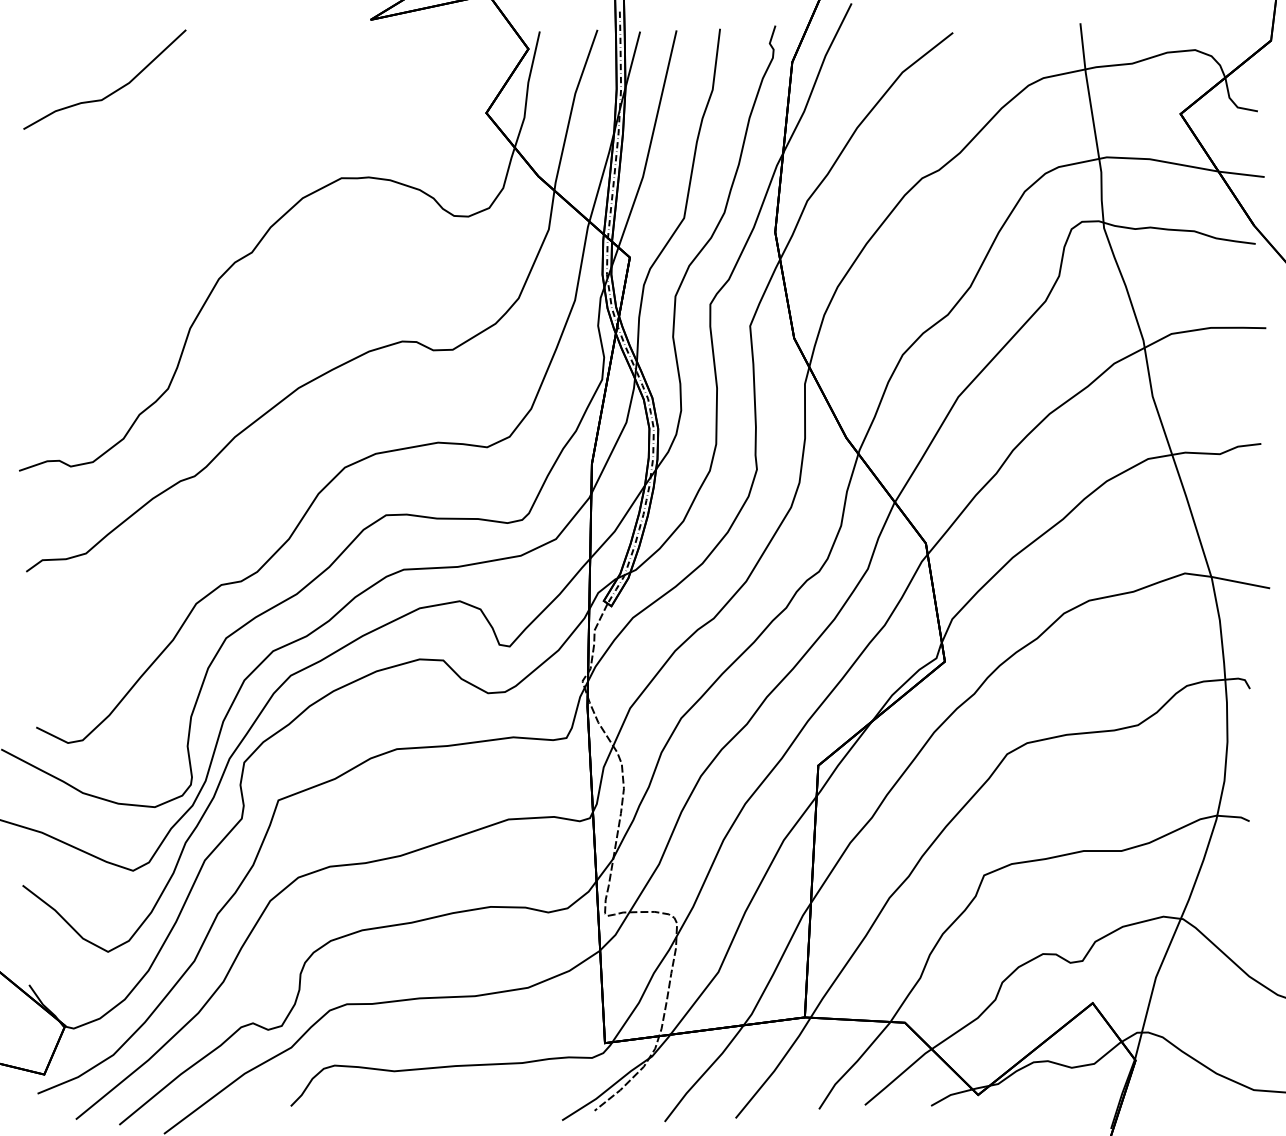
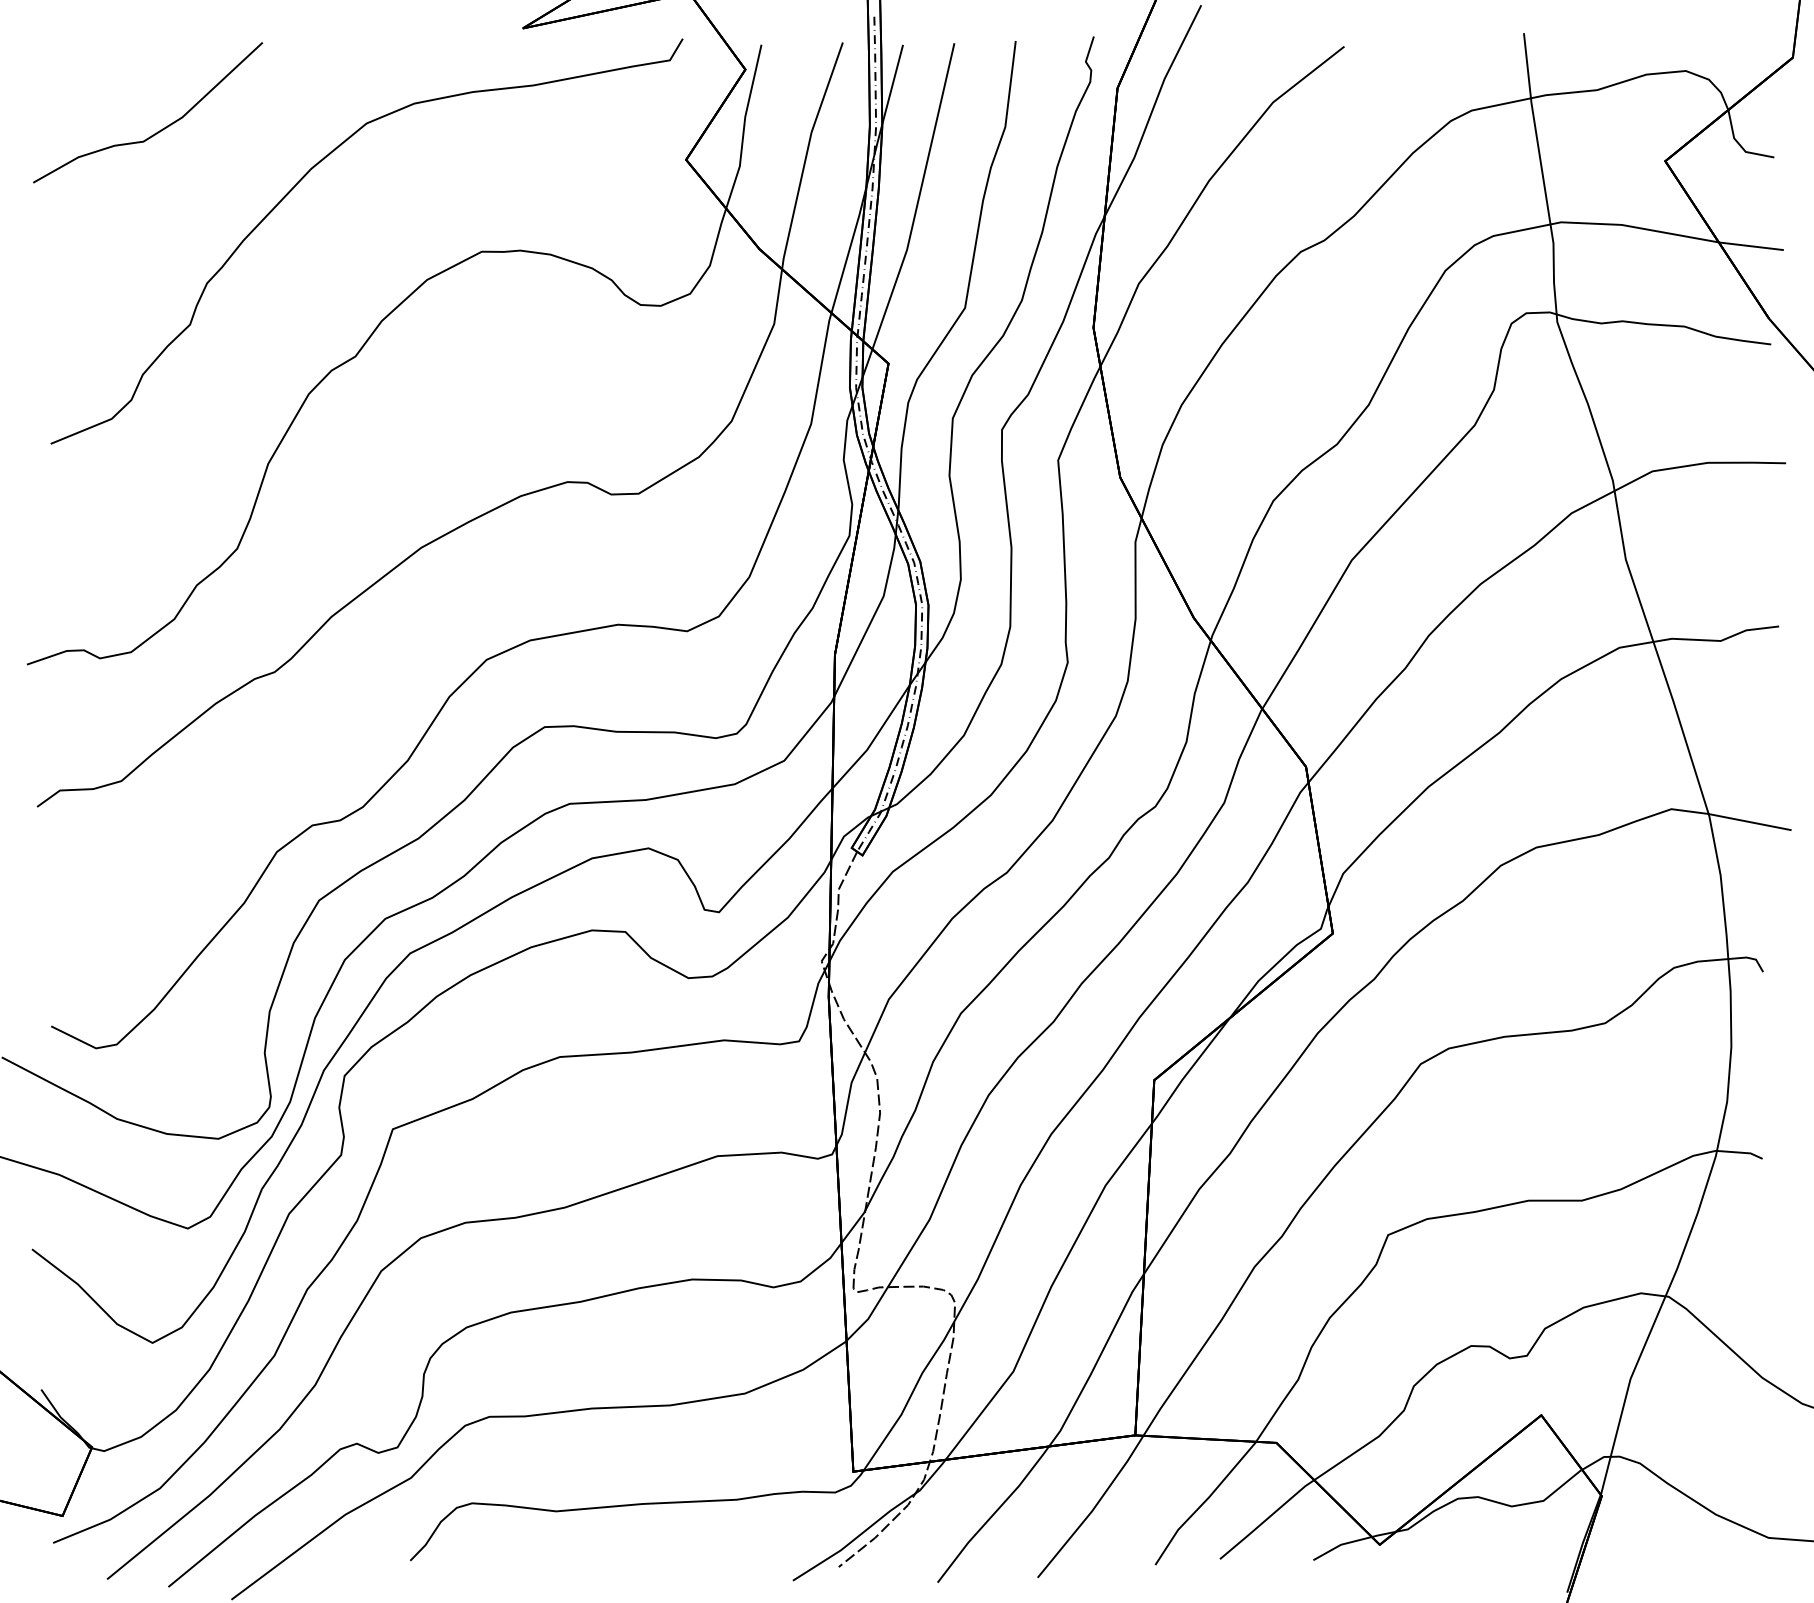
curve: (215, 126) -> (303, 178), added

